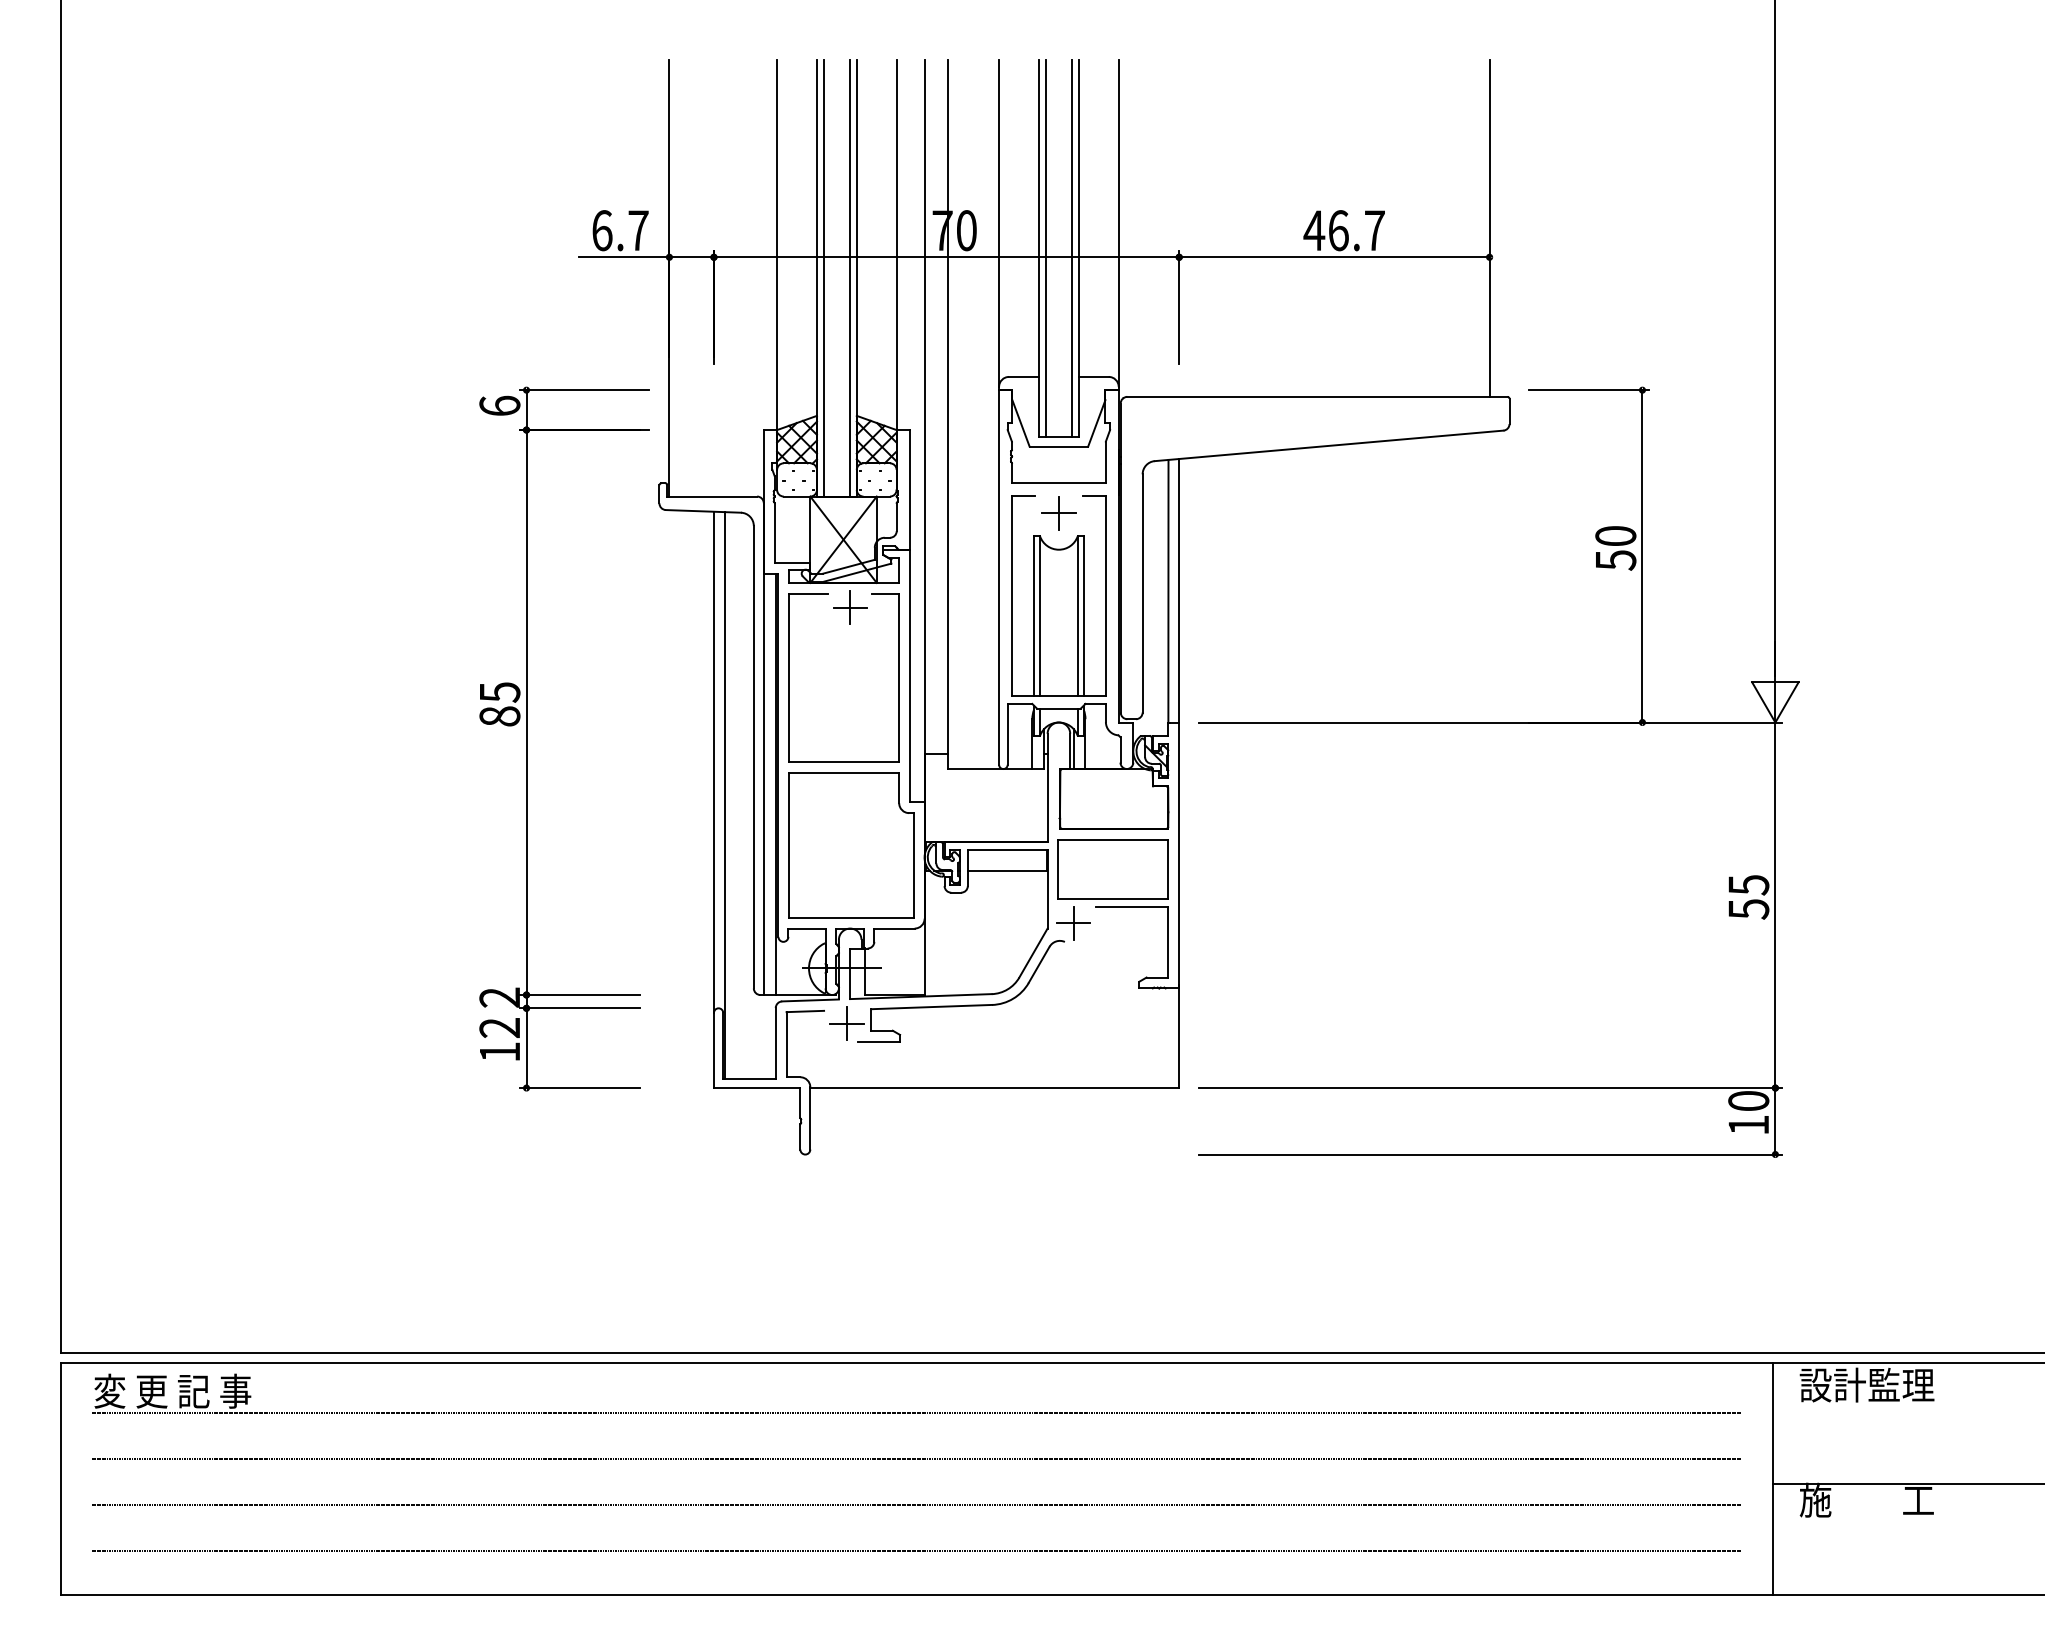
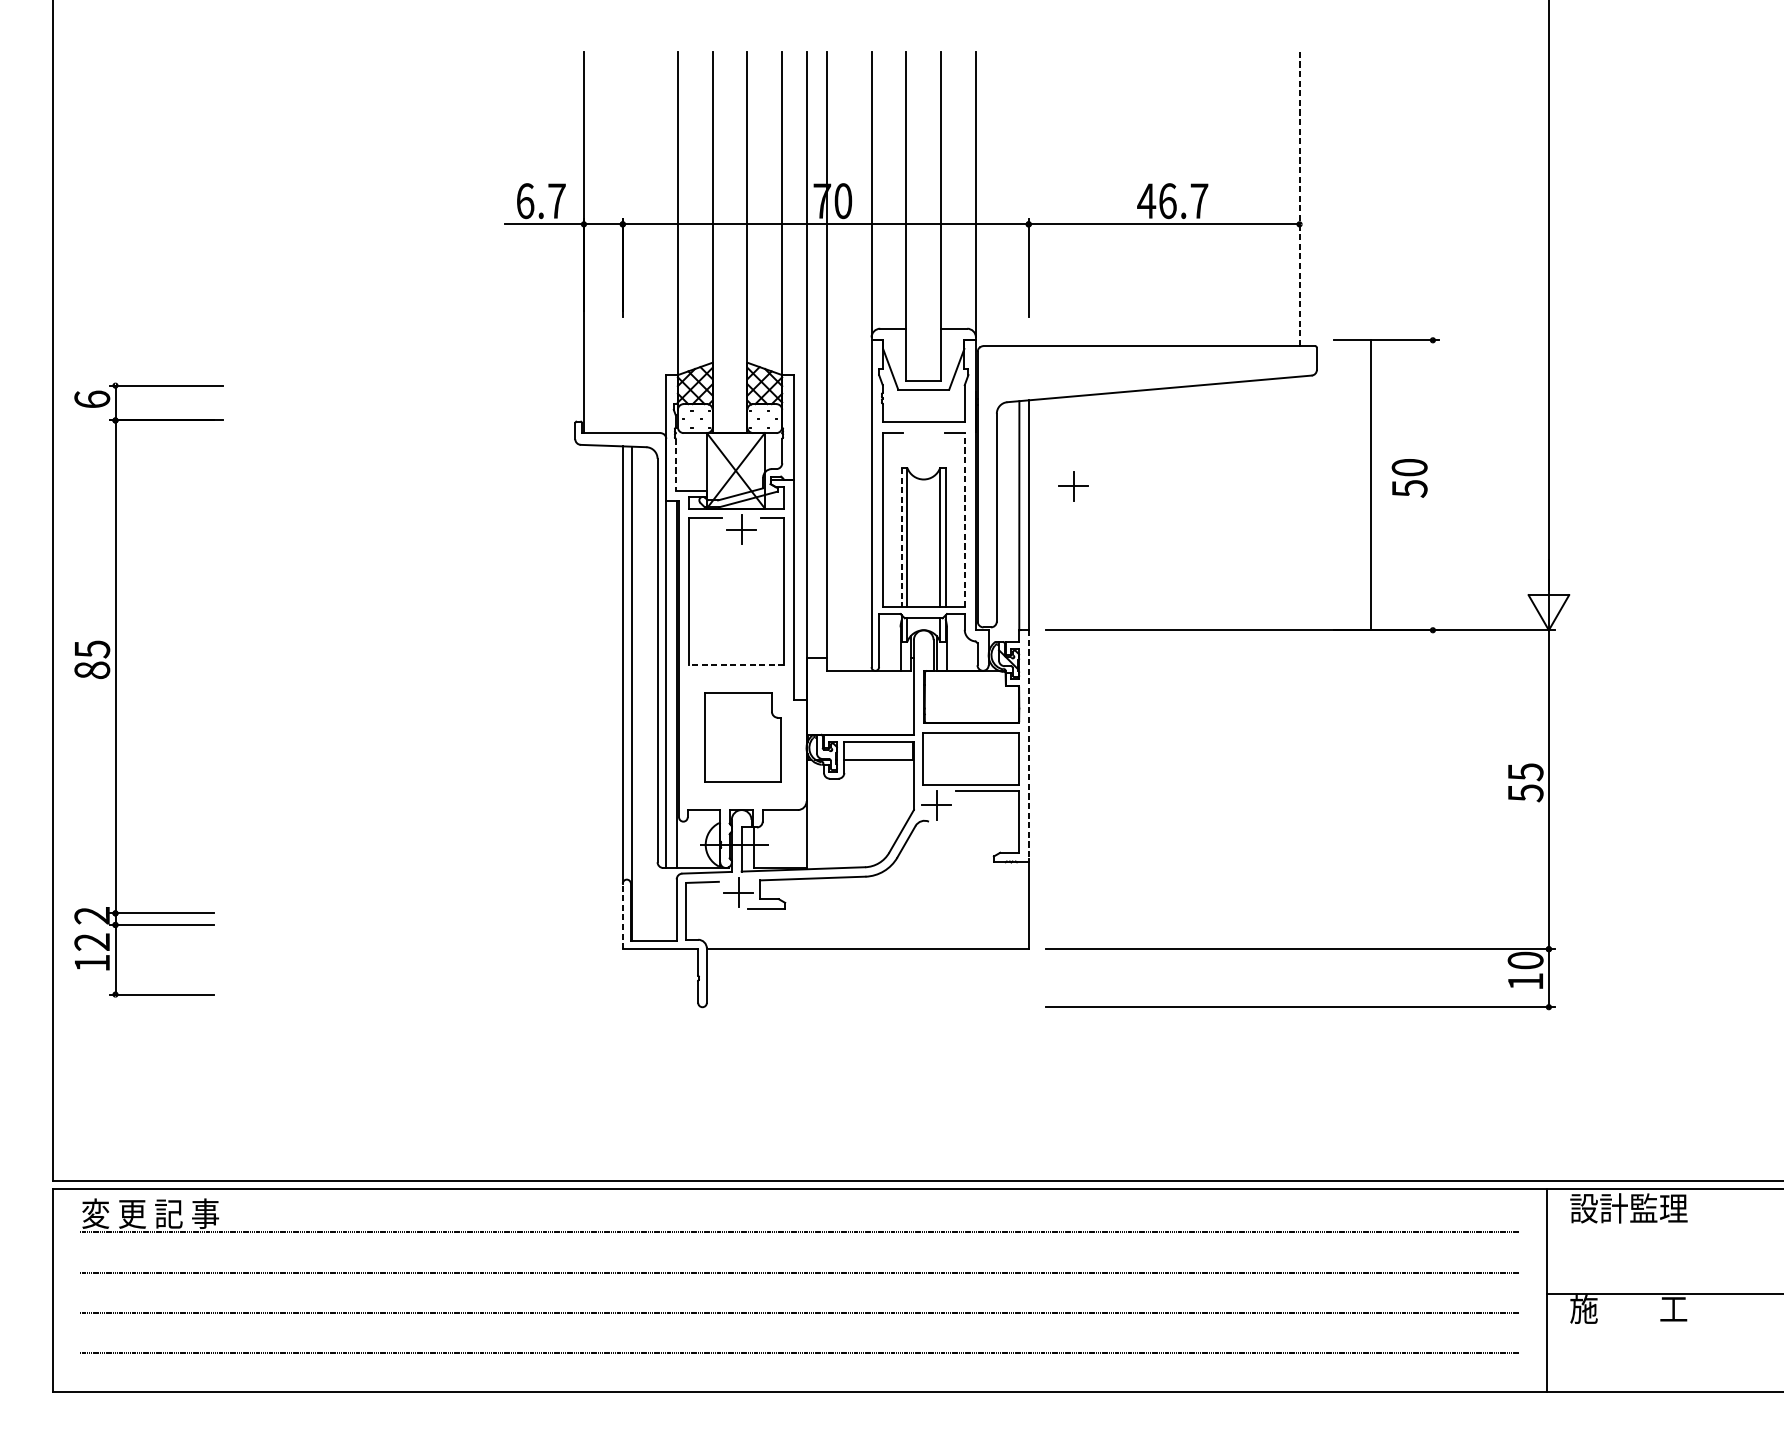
line: (1489, 228) -> (1299, 199), solid -> dashed
line: (1045, 247) -> (912, 215), removed
line: (1072, 247) -> (935, 215), removed
line: (823, 277) -> (718, 241), removed
line: (850, 277) -> (741, 241), removed
part: (1058, 513) -> (1073, 486), moved
line: (774, 533) -> (675, 465), solid -> dashed
line: (1642, 556) -> (1371, 485), moved
line: (1105, 596) -> (964, 520), solid -> dashed
line: (1033, 616) -> (901, 537), solid -> dashed
part: (527, 738) -> (116, 689), moved
line: (844, 762) -> (736, 665), solid -> dashed
part: (851, 845) -> (742, 737), size x0.7
line: (1179, 855) -> (1028, 746), solid -> dashed
line: (713, 1050) -> (622, 916), solid -> dashed

